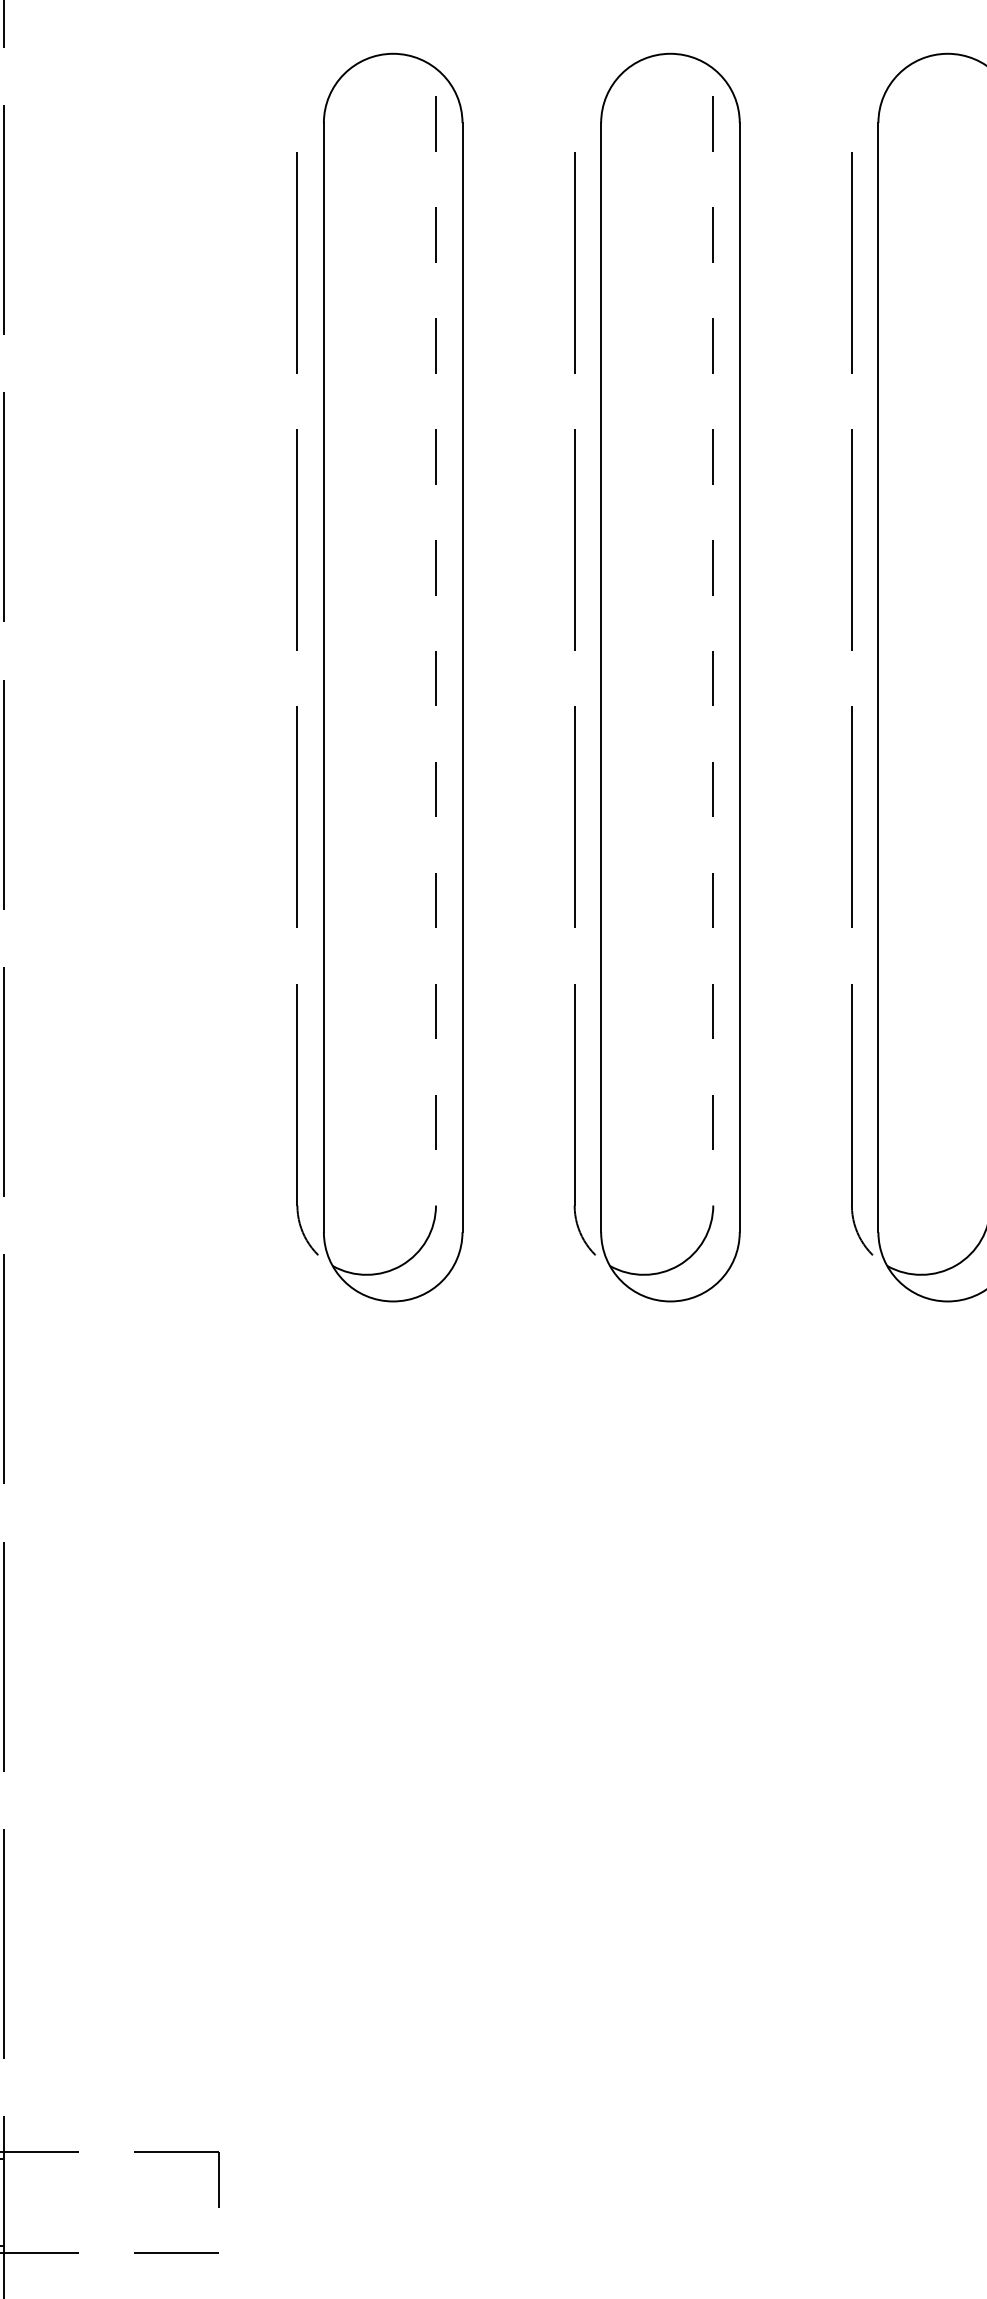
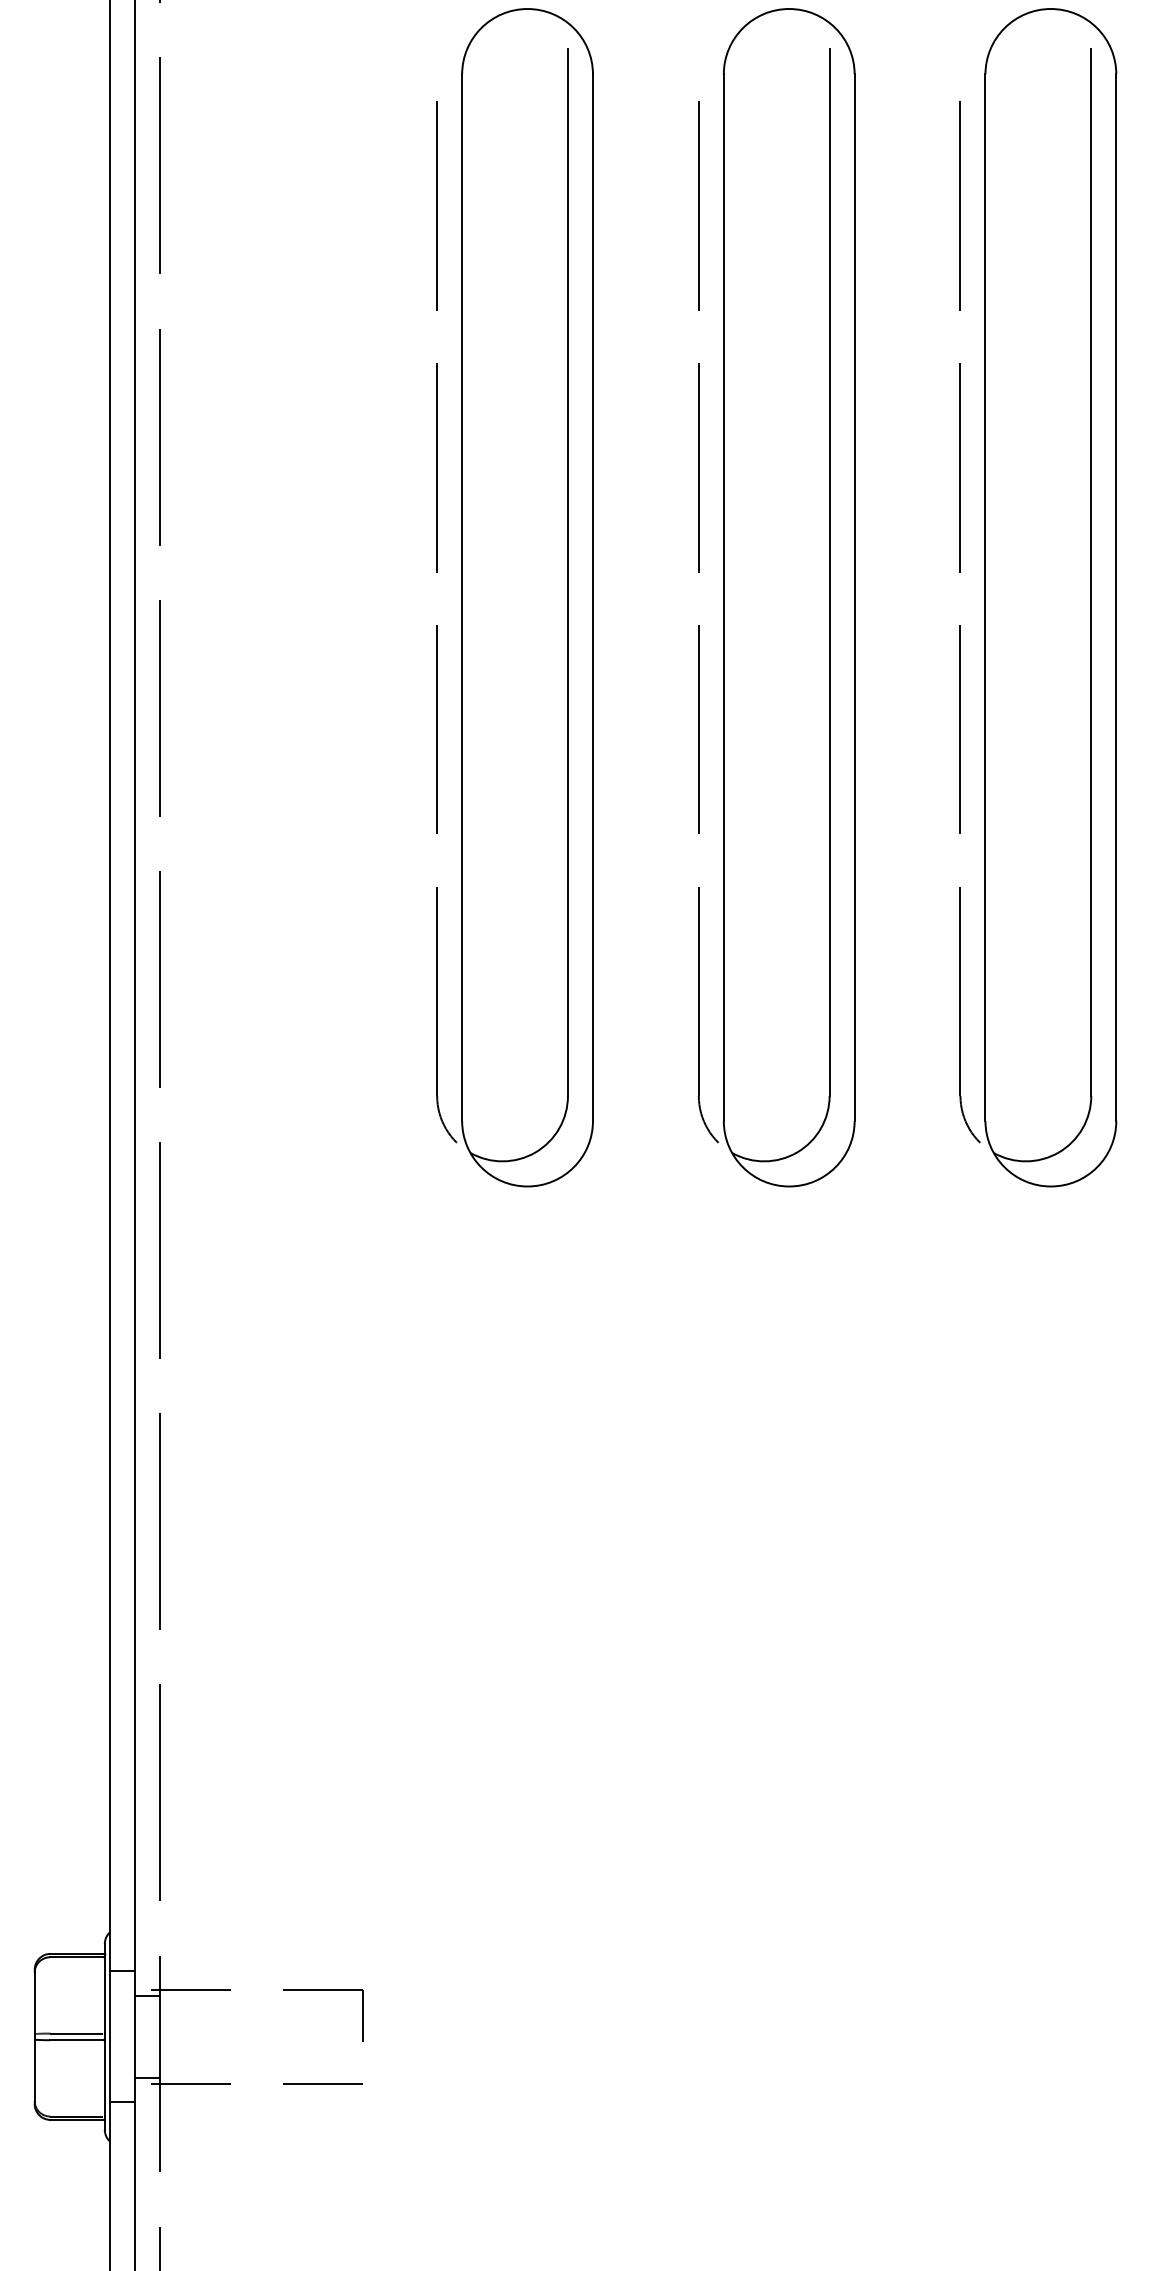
line: (435, 651) -> (567, 573), dashed -> solid
line: (713, 651) -> (829, 573), dashed -> solid

